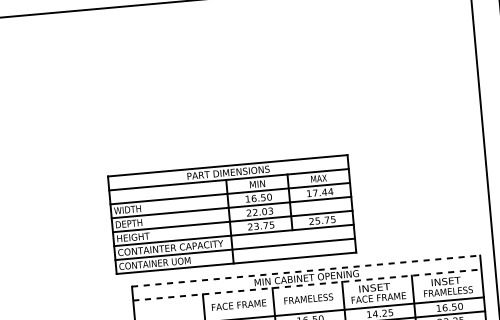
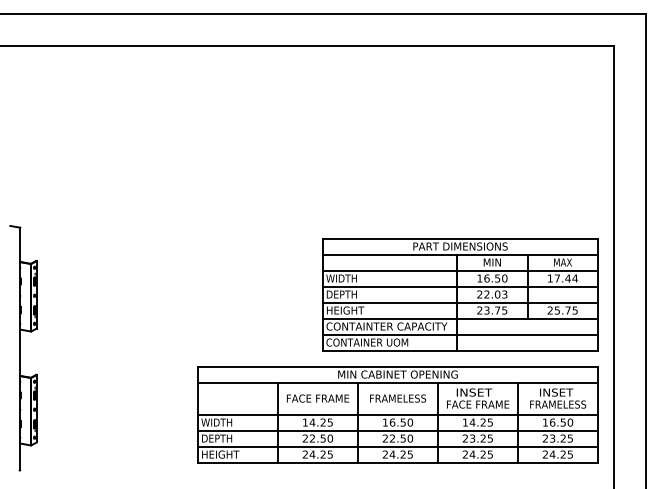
part: (232, 214) -> (460, 294), moved
line: (306, 271) -> (398, 366), dashed -> solid
line: (307, 284) -> (398, 382), dashed -> solid

